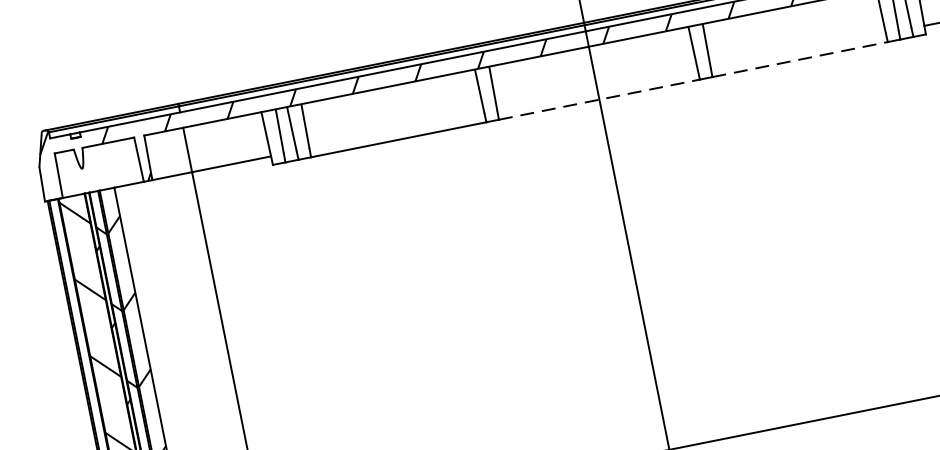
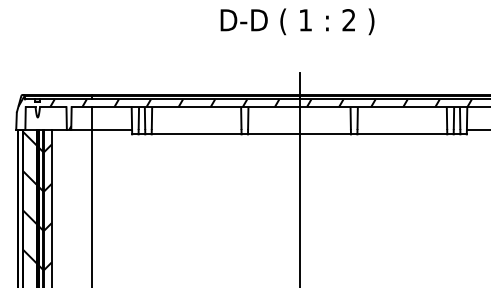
line: (800, 59) -> (402, 134), dashed -> solid
line: (599, 99) -> (299, 134), dashed -> solid

